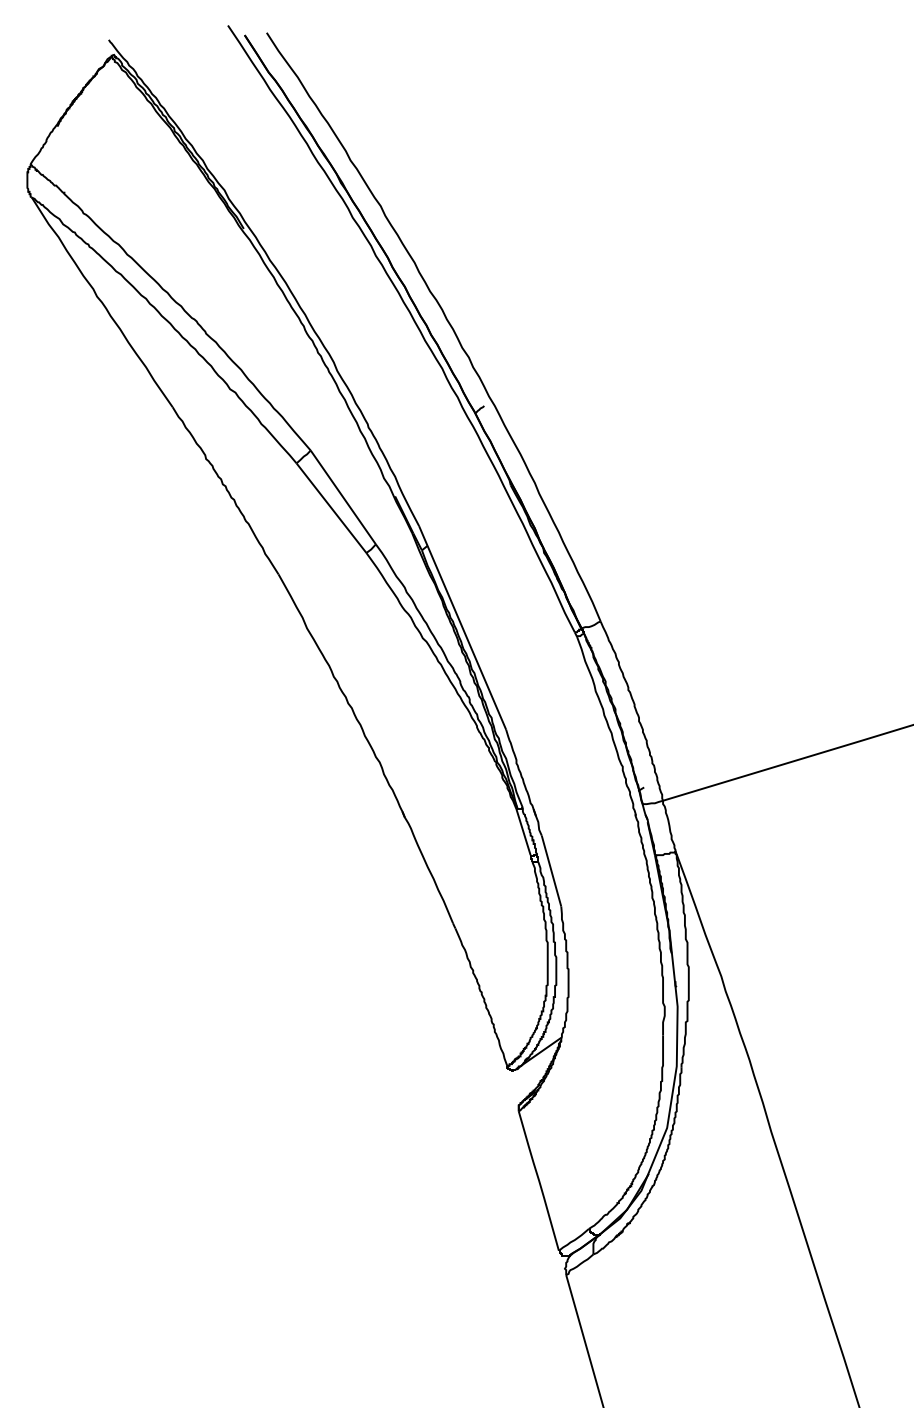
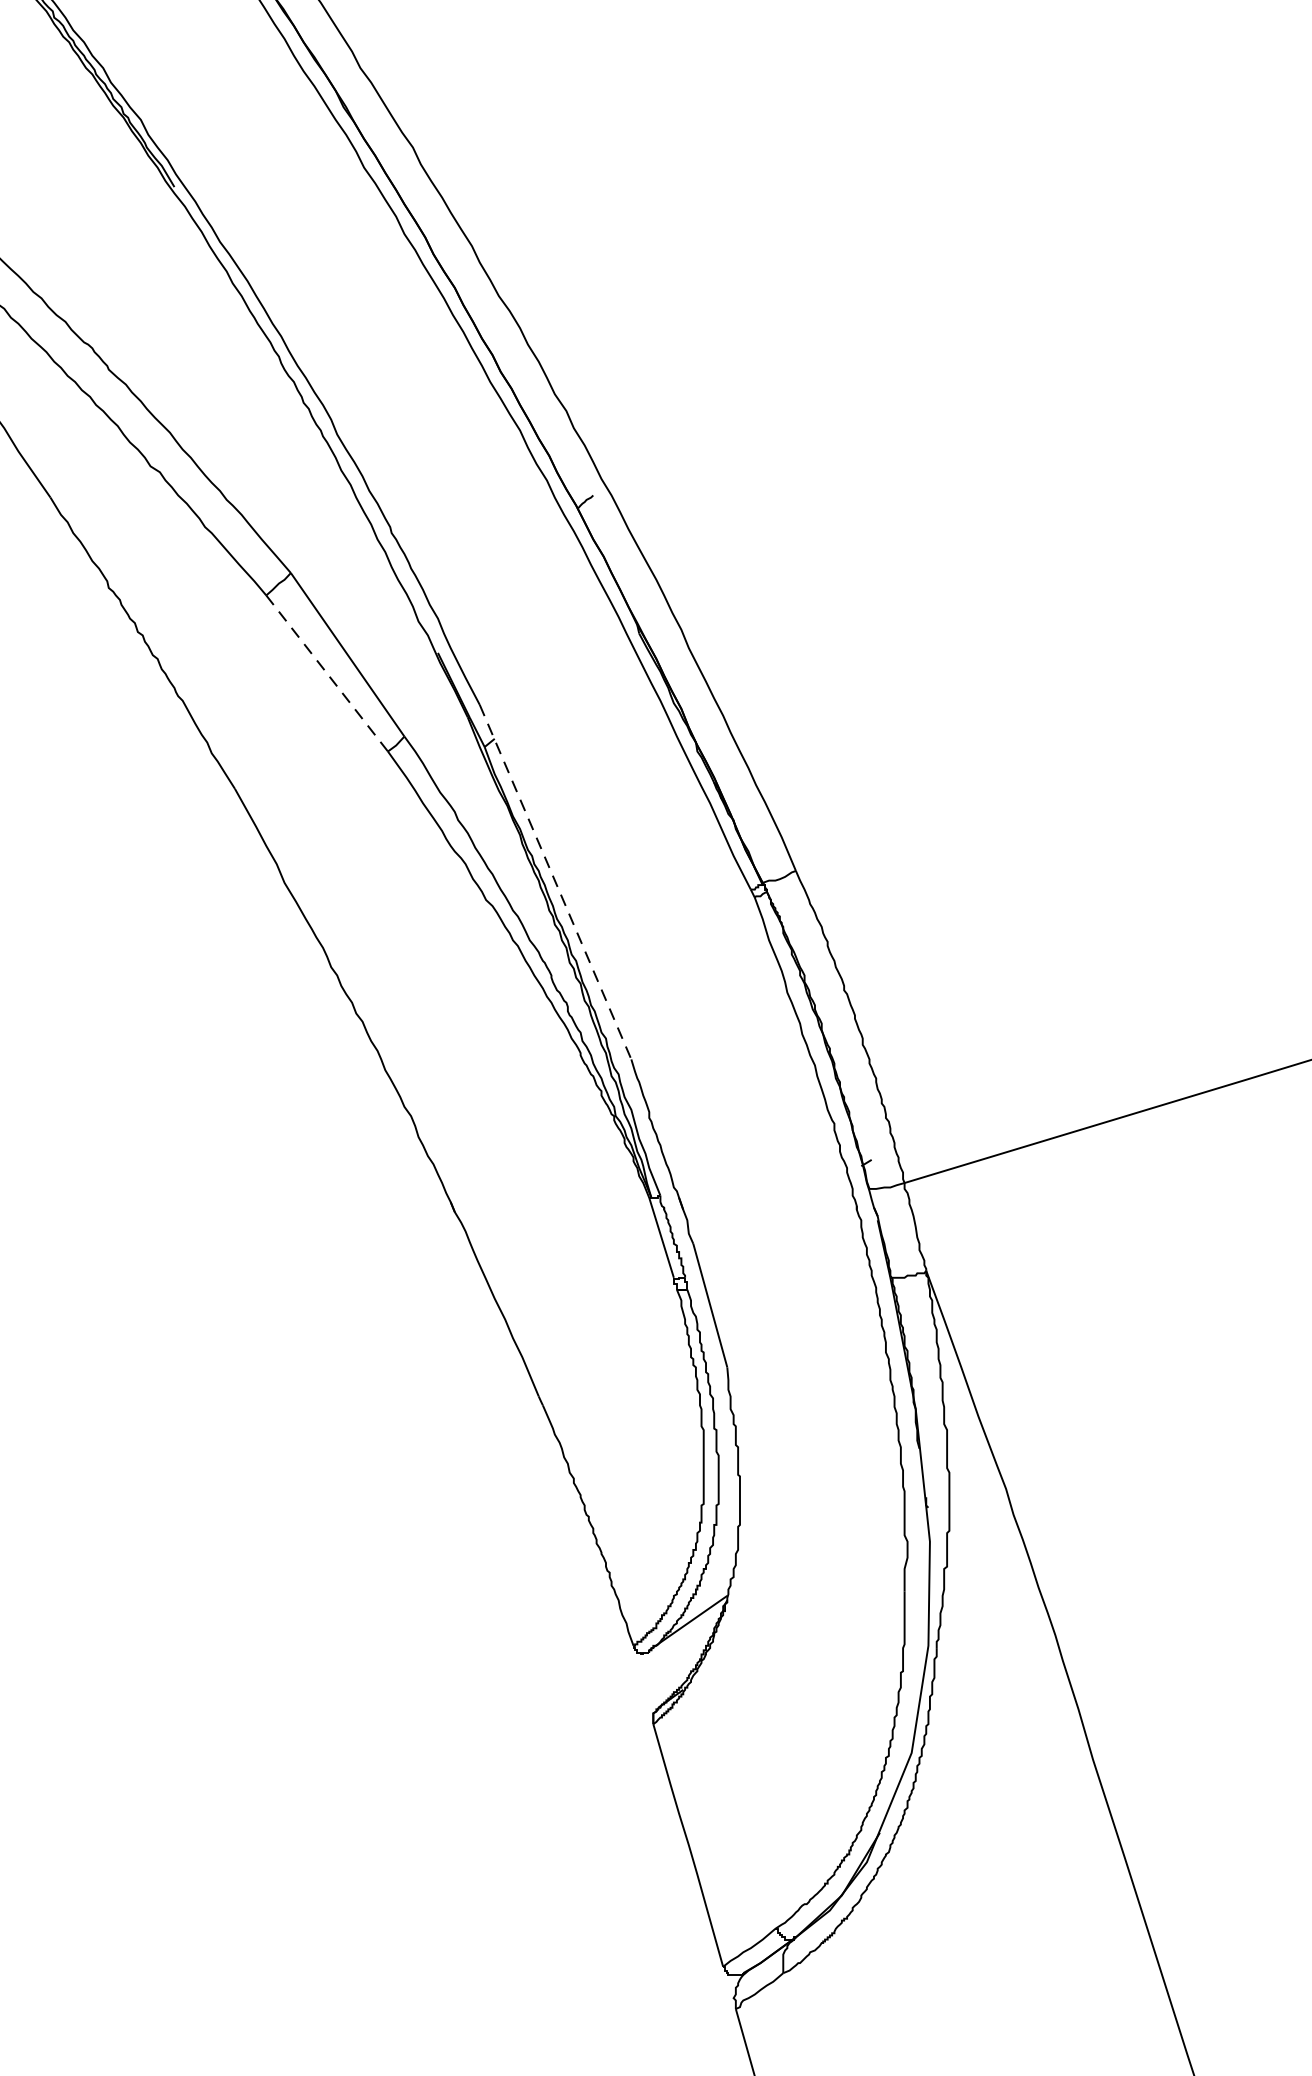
line: (331, 508) -> (327, 674), solid -> dashed
line: (462, 627) -> (555, 881), solid -> dashed

